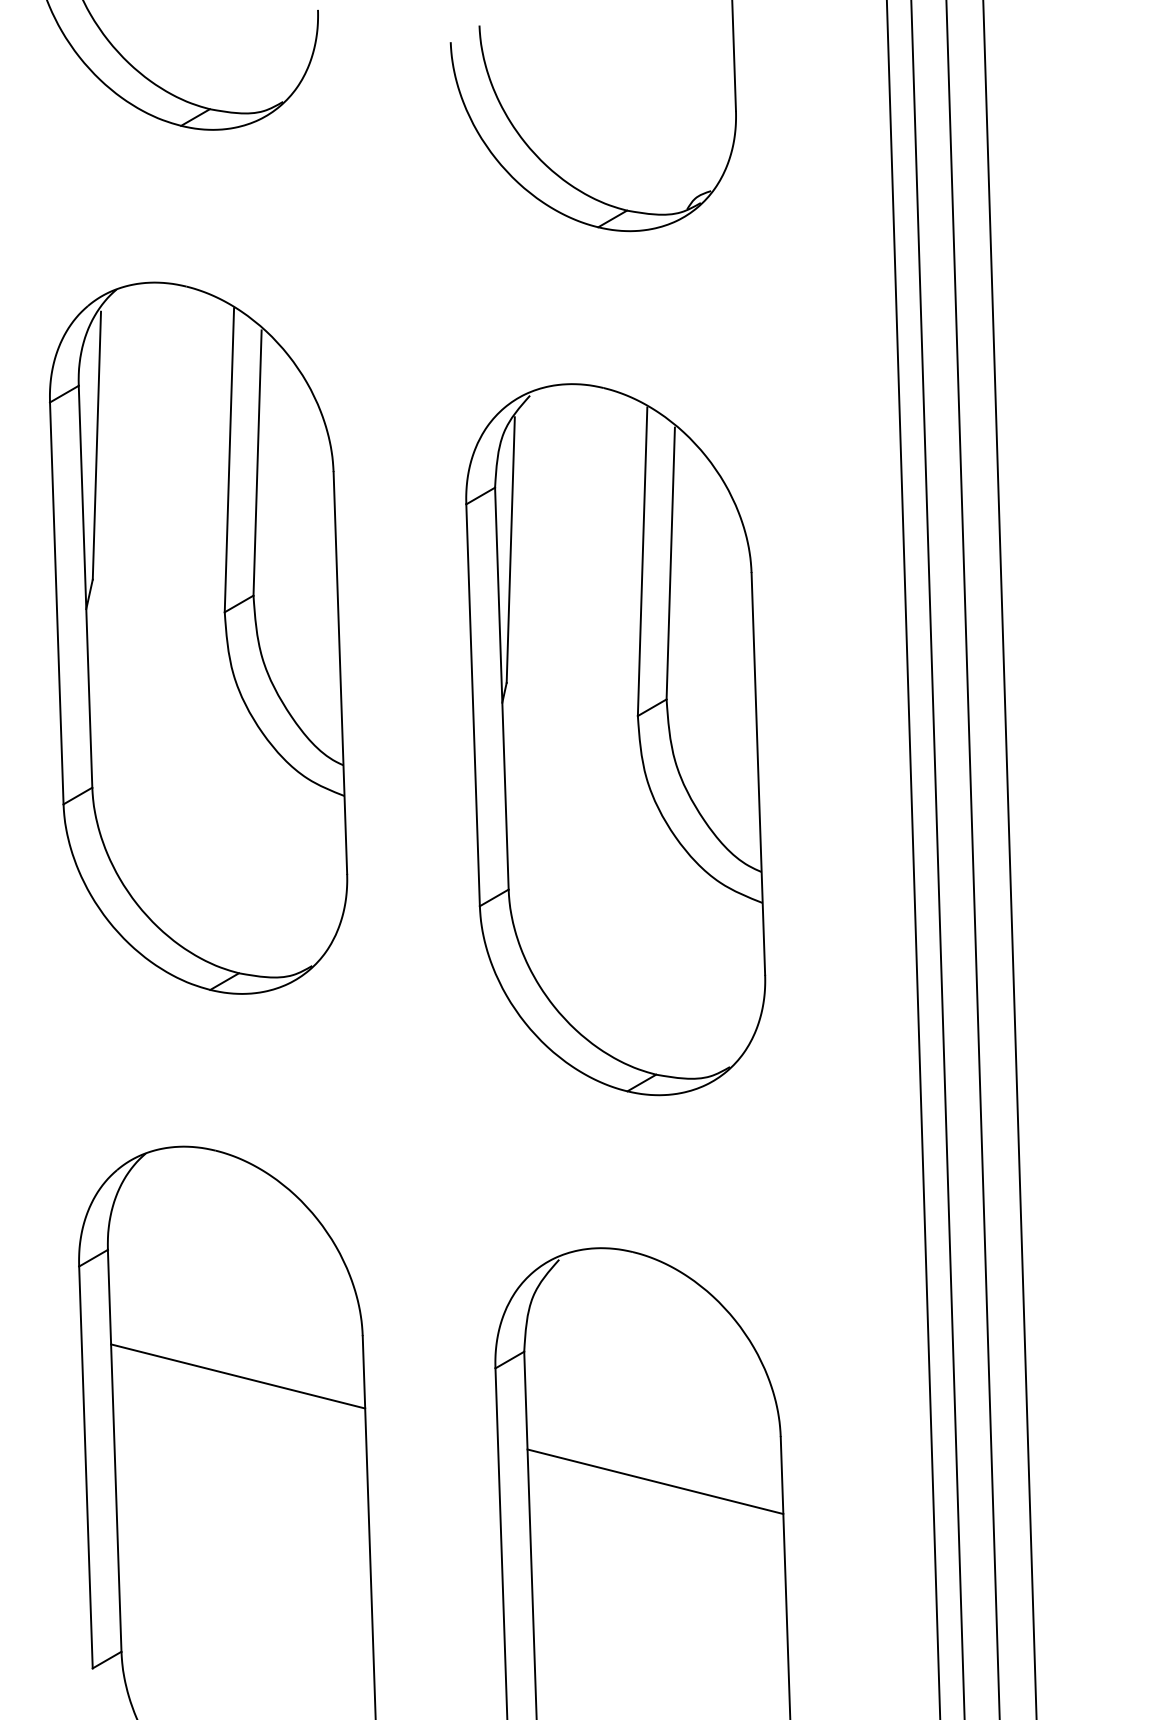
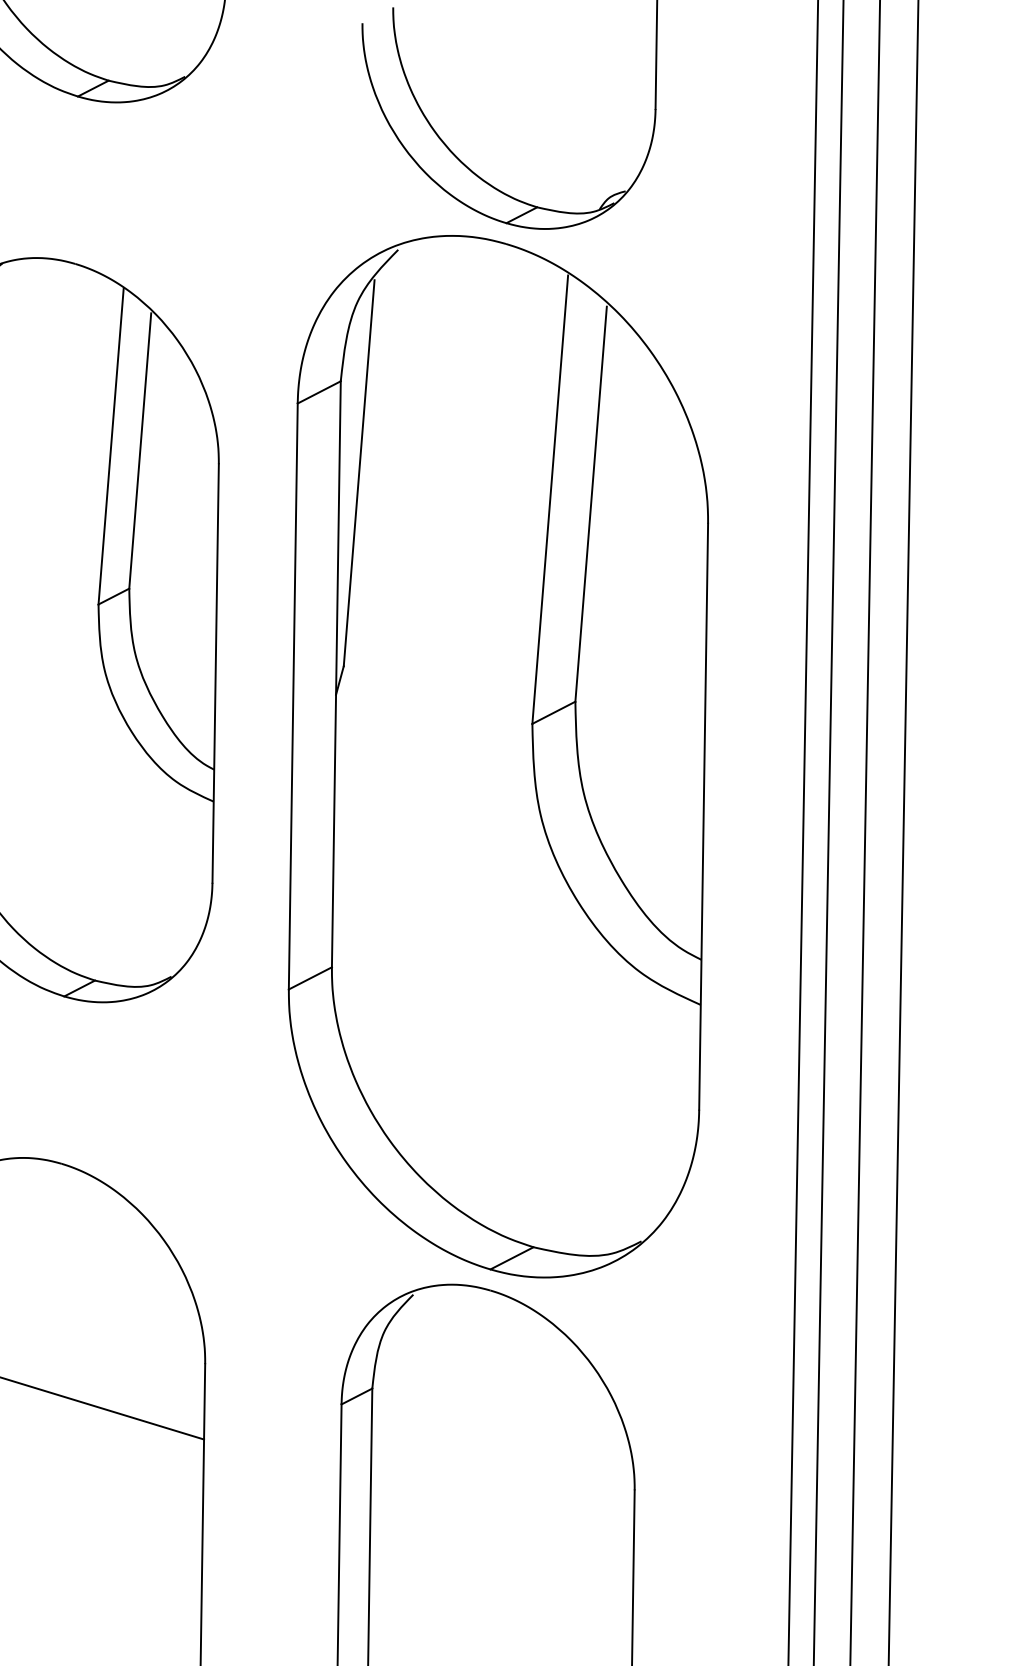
part: (615, 739) -> (498, 756), size x1.4
line: (655, 1481) -> (502, 1530), removed

